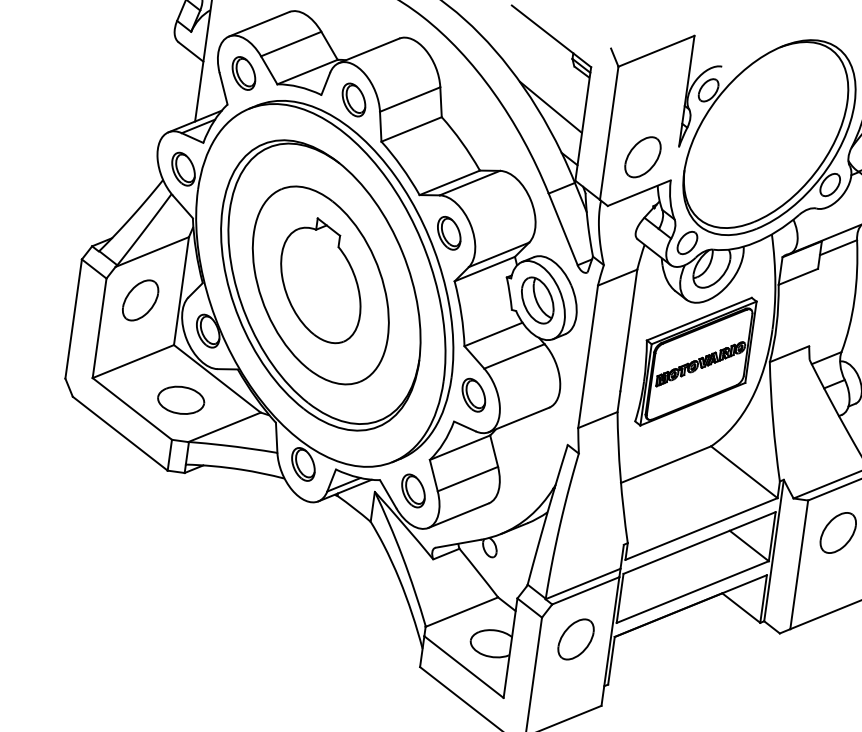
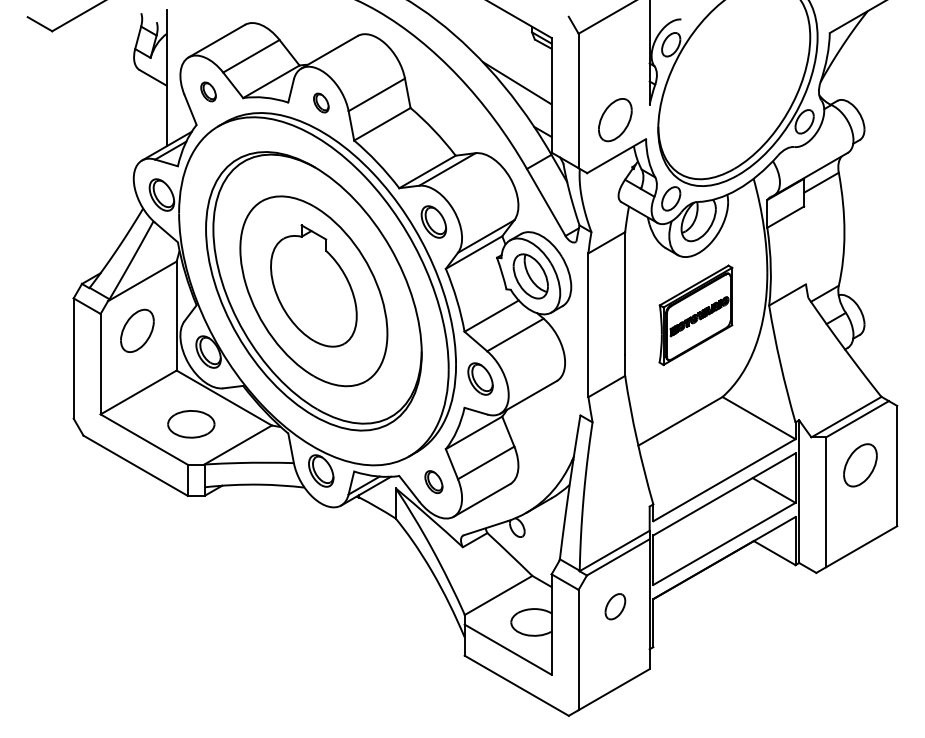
part: (243, 73) -> (208, 91), size x0.6
part: (354, 99) -> (321, 102), size x0.6
part: (695, 361) -> (695, 315), size x0.7
part: (413, 490) -> (433, 481), size x0.7
part: (576, 639) -> (615, 606), size x0.6

